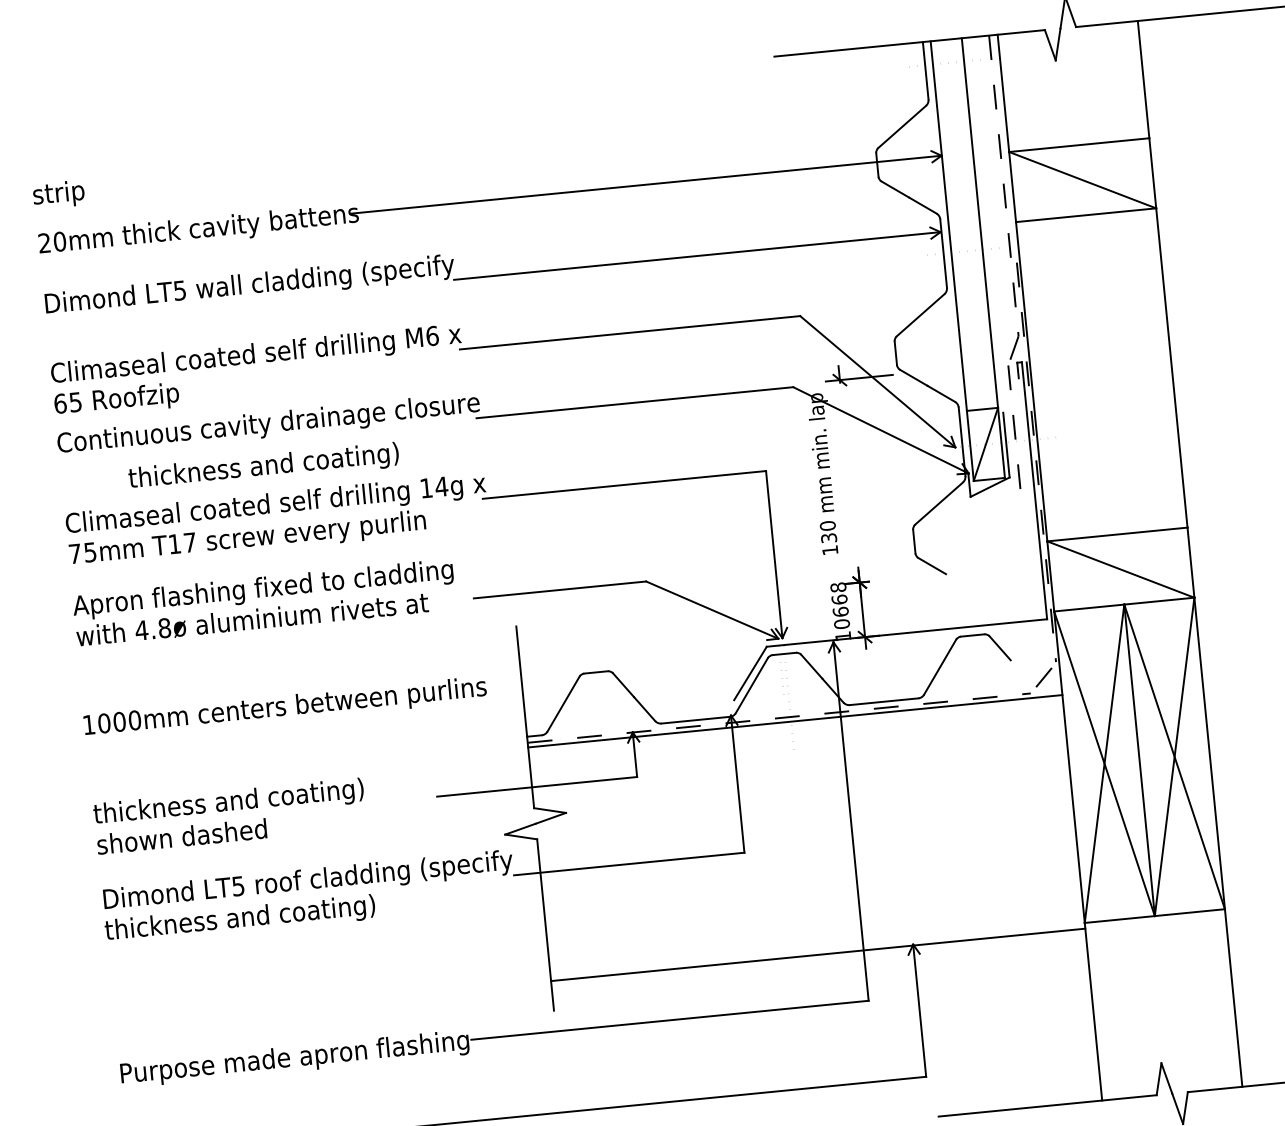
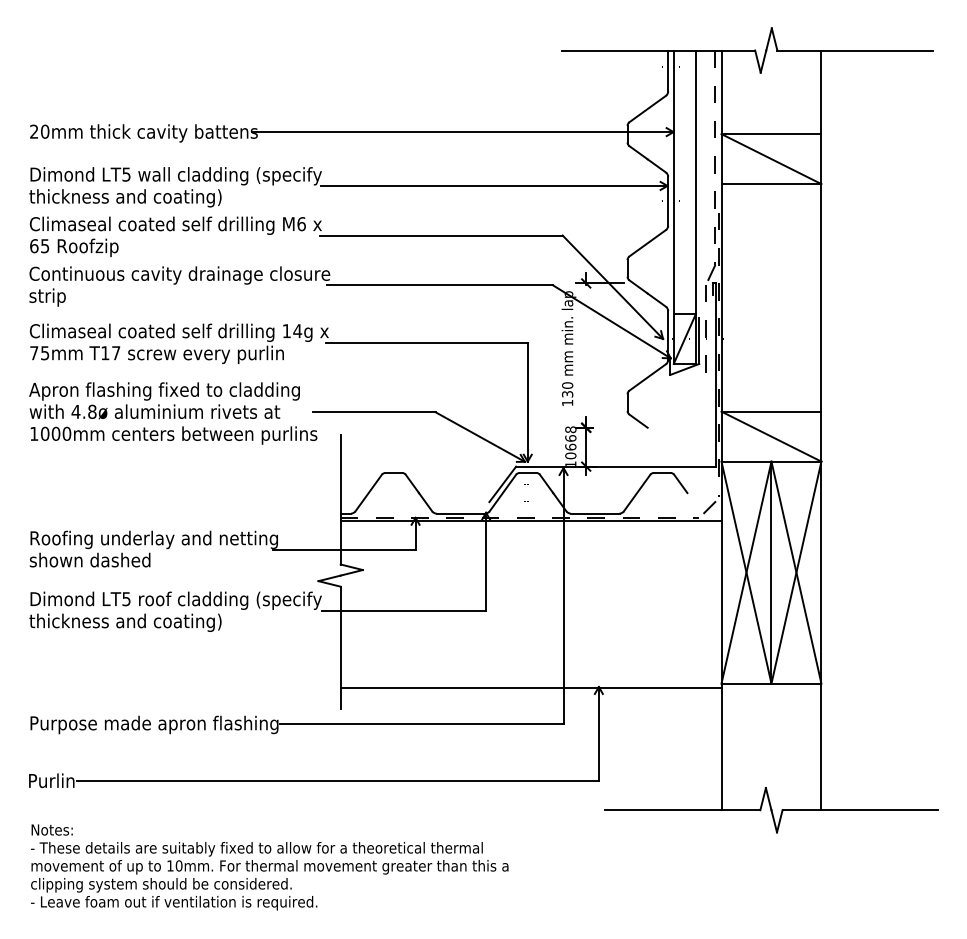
text: (58, 194) -> (47, 297), moved
text: (263, 467) -> (125, 198), moved
text: (284, 708) -> (173, 435), moved
text: (268, 798) -> (153, 539), thickness and coating) -> Roofing underlay and netting

